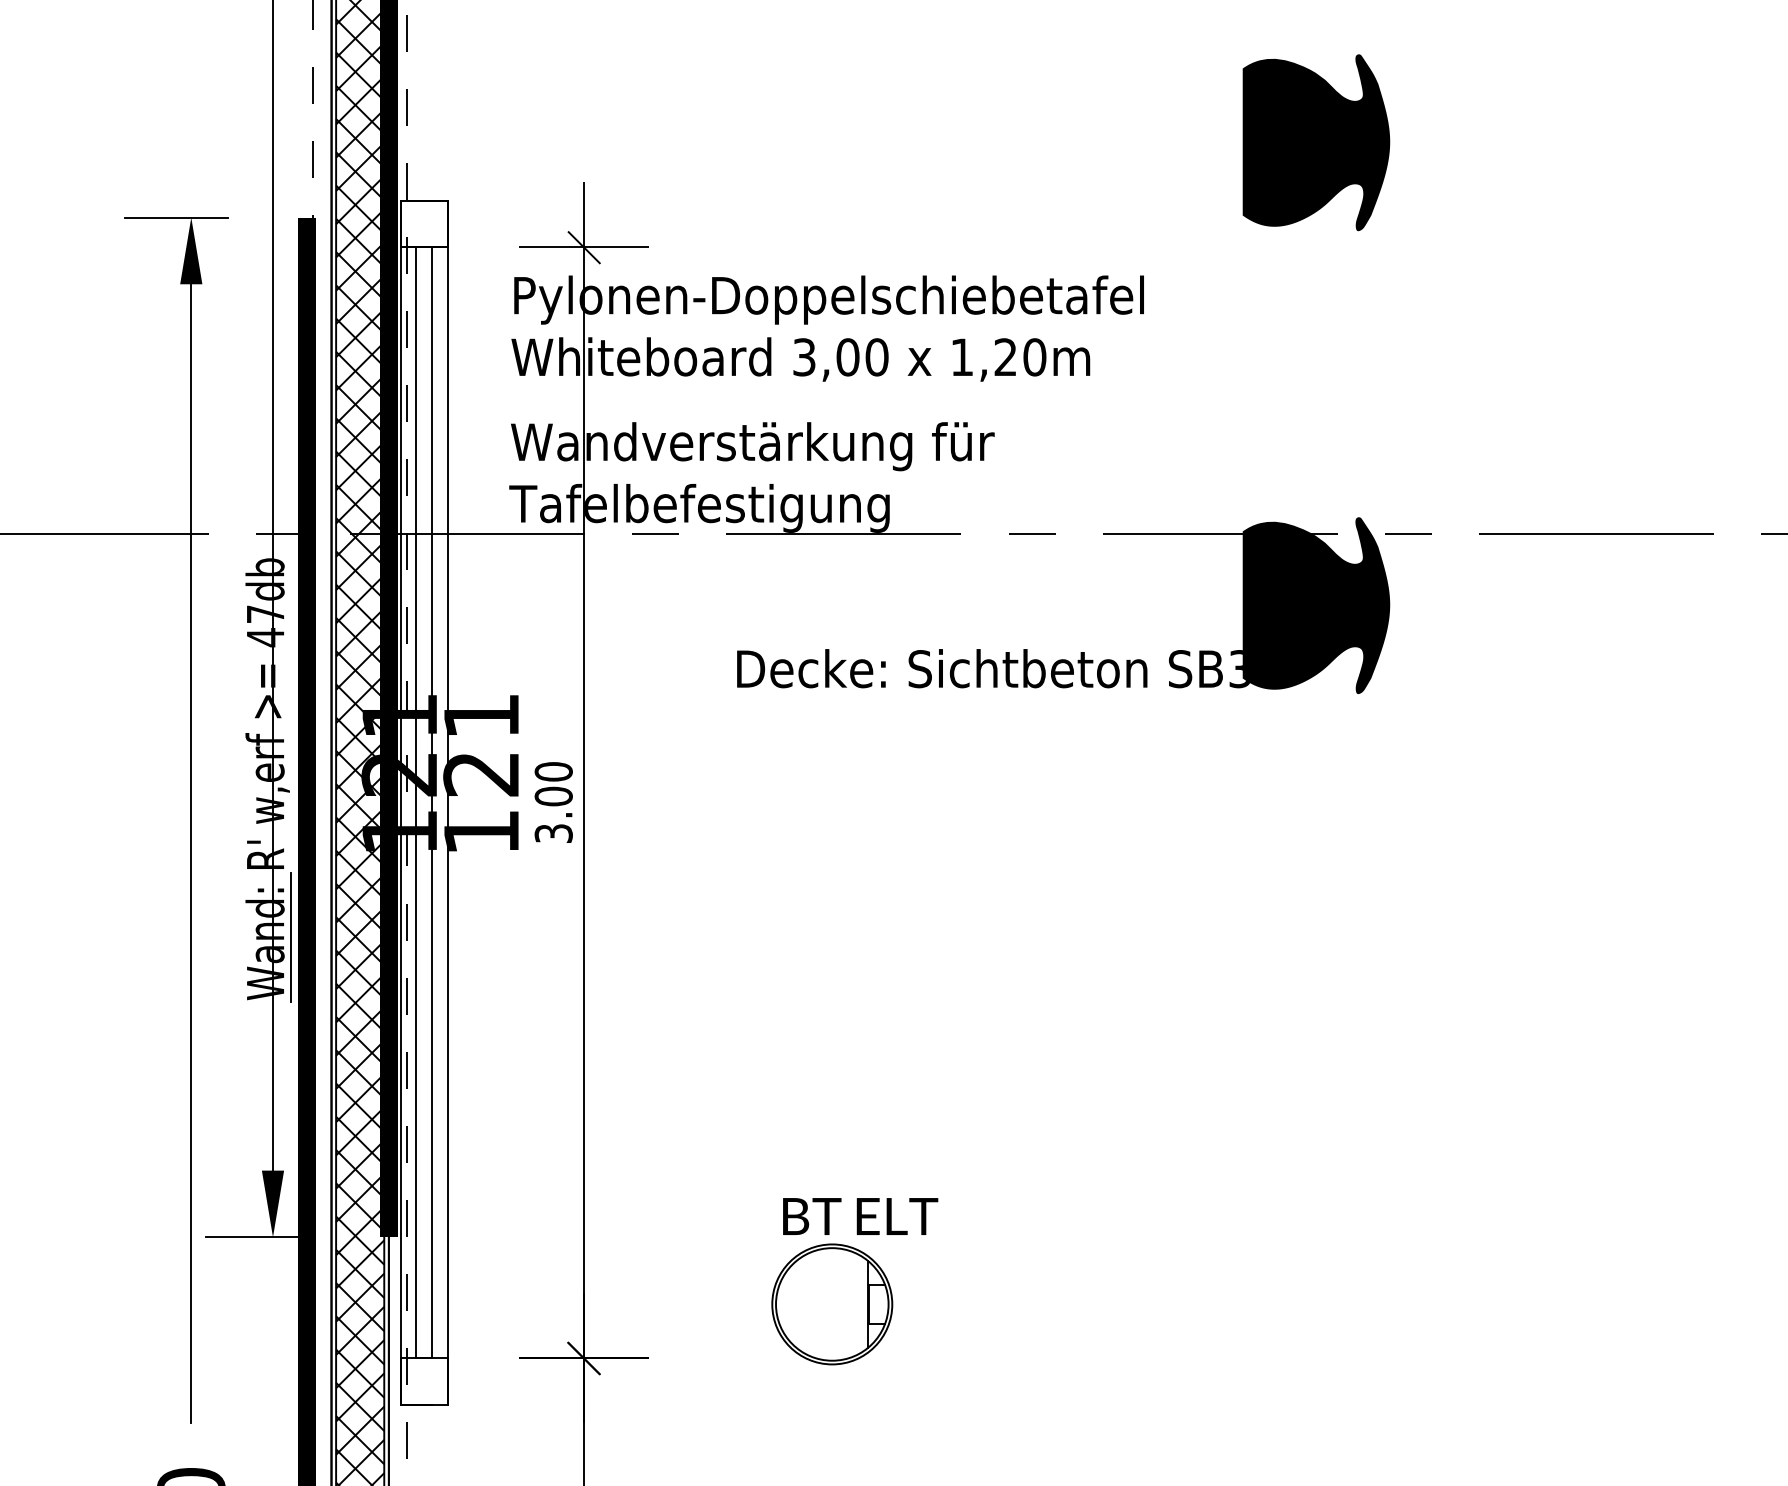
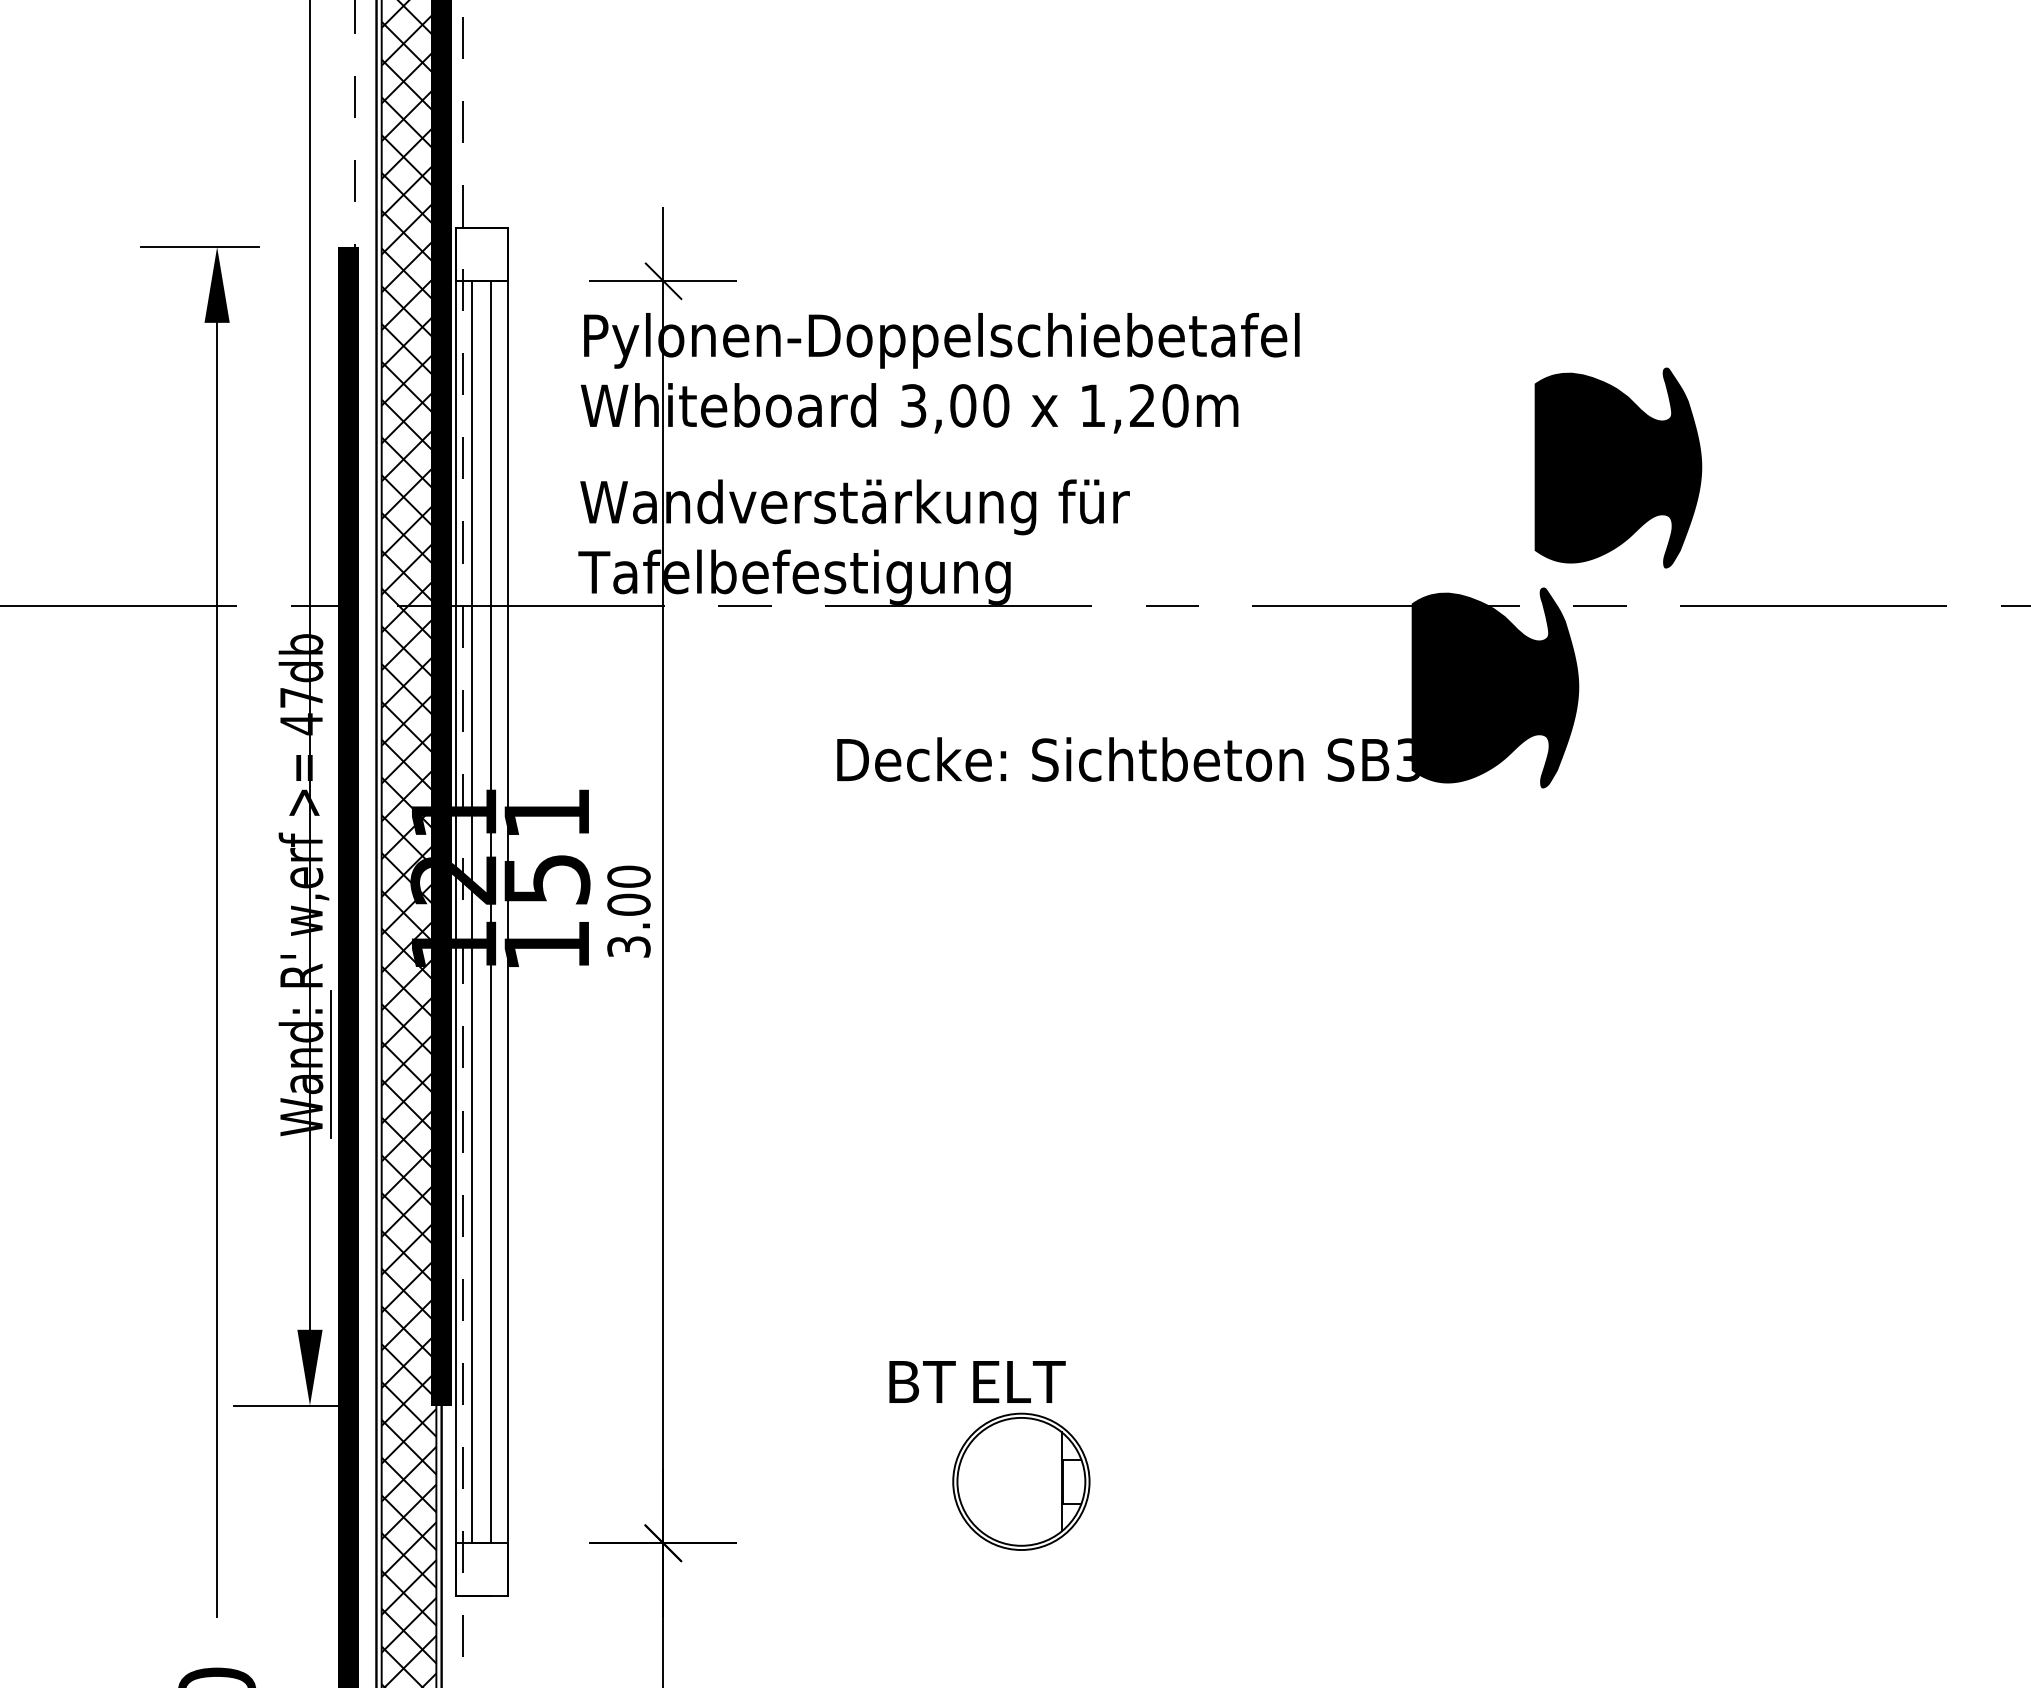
part: (1316, 142) -> (1618, 467), moved
text: (481, 774) -> (546, 879), 121 -> 151
part: (832, 1304) -> (1021, 1481), moved

